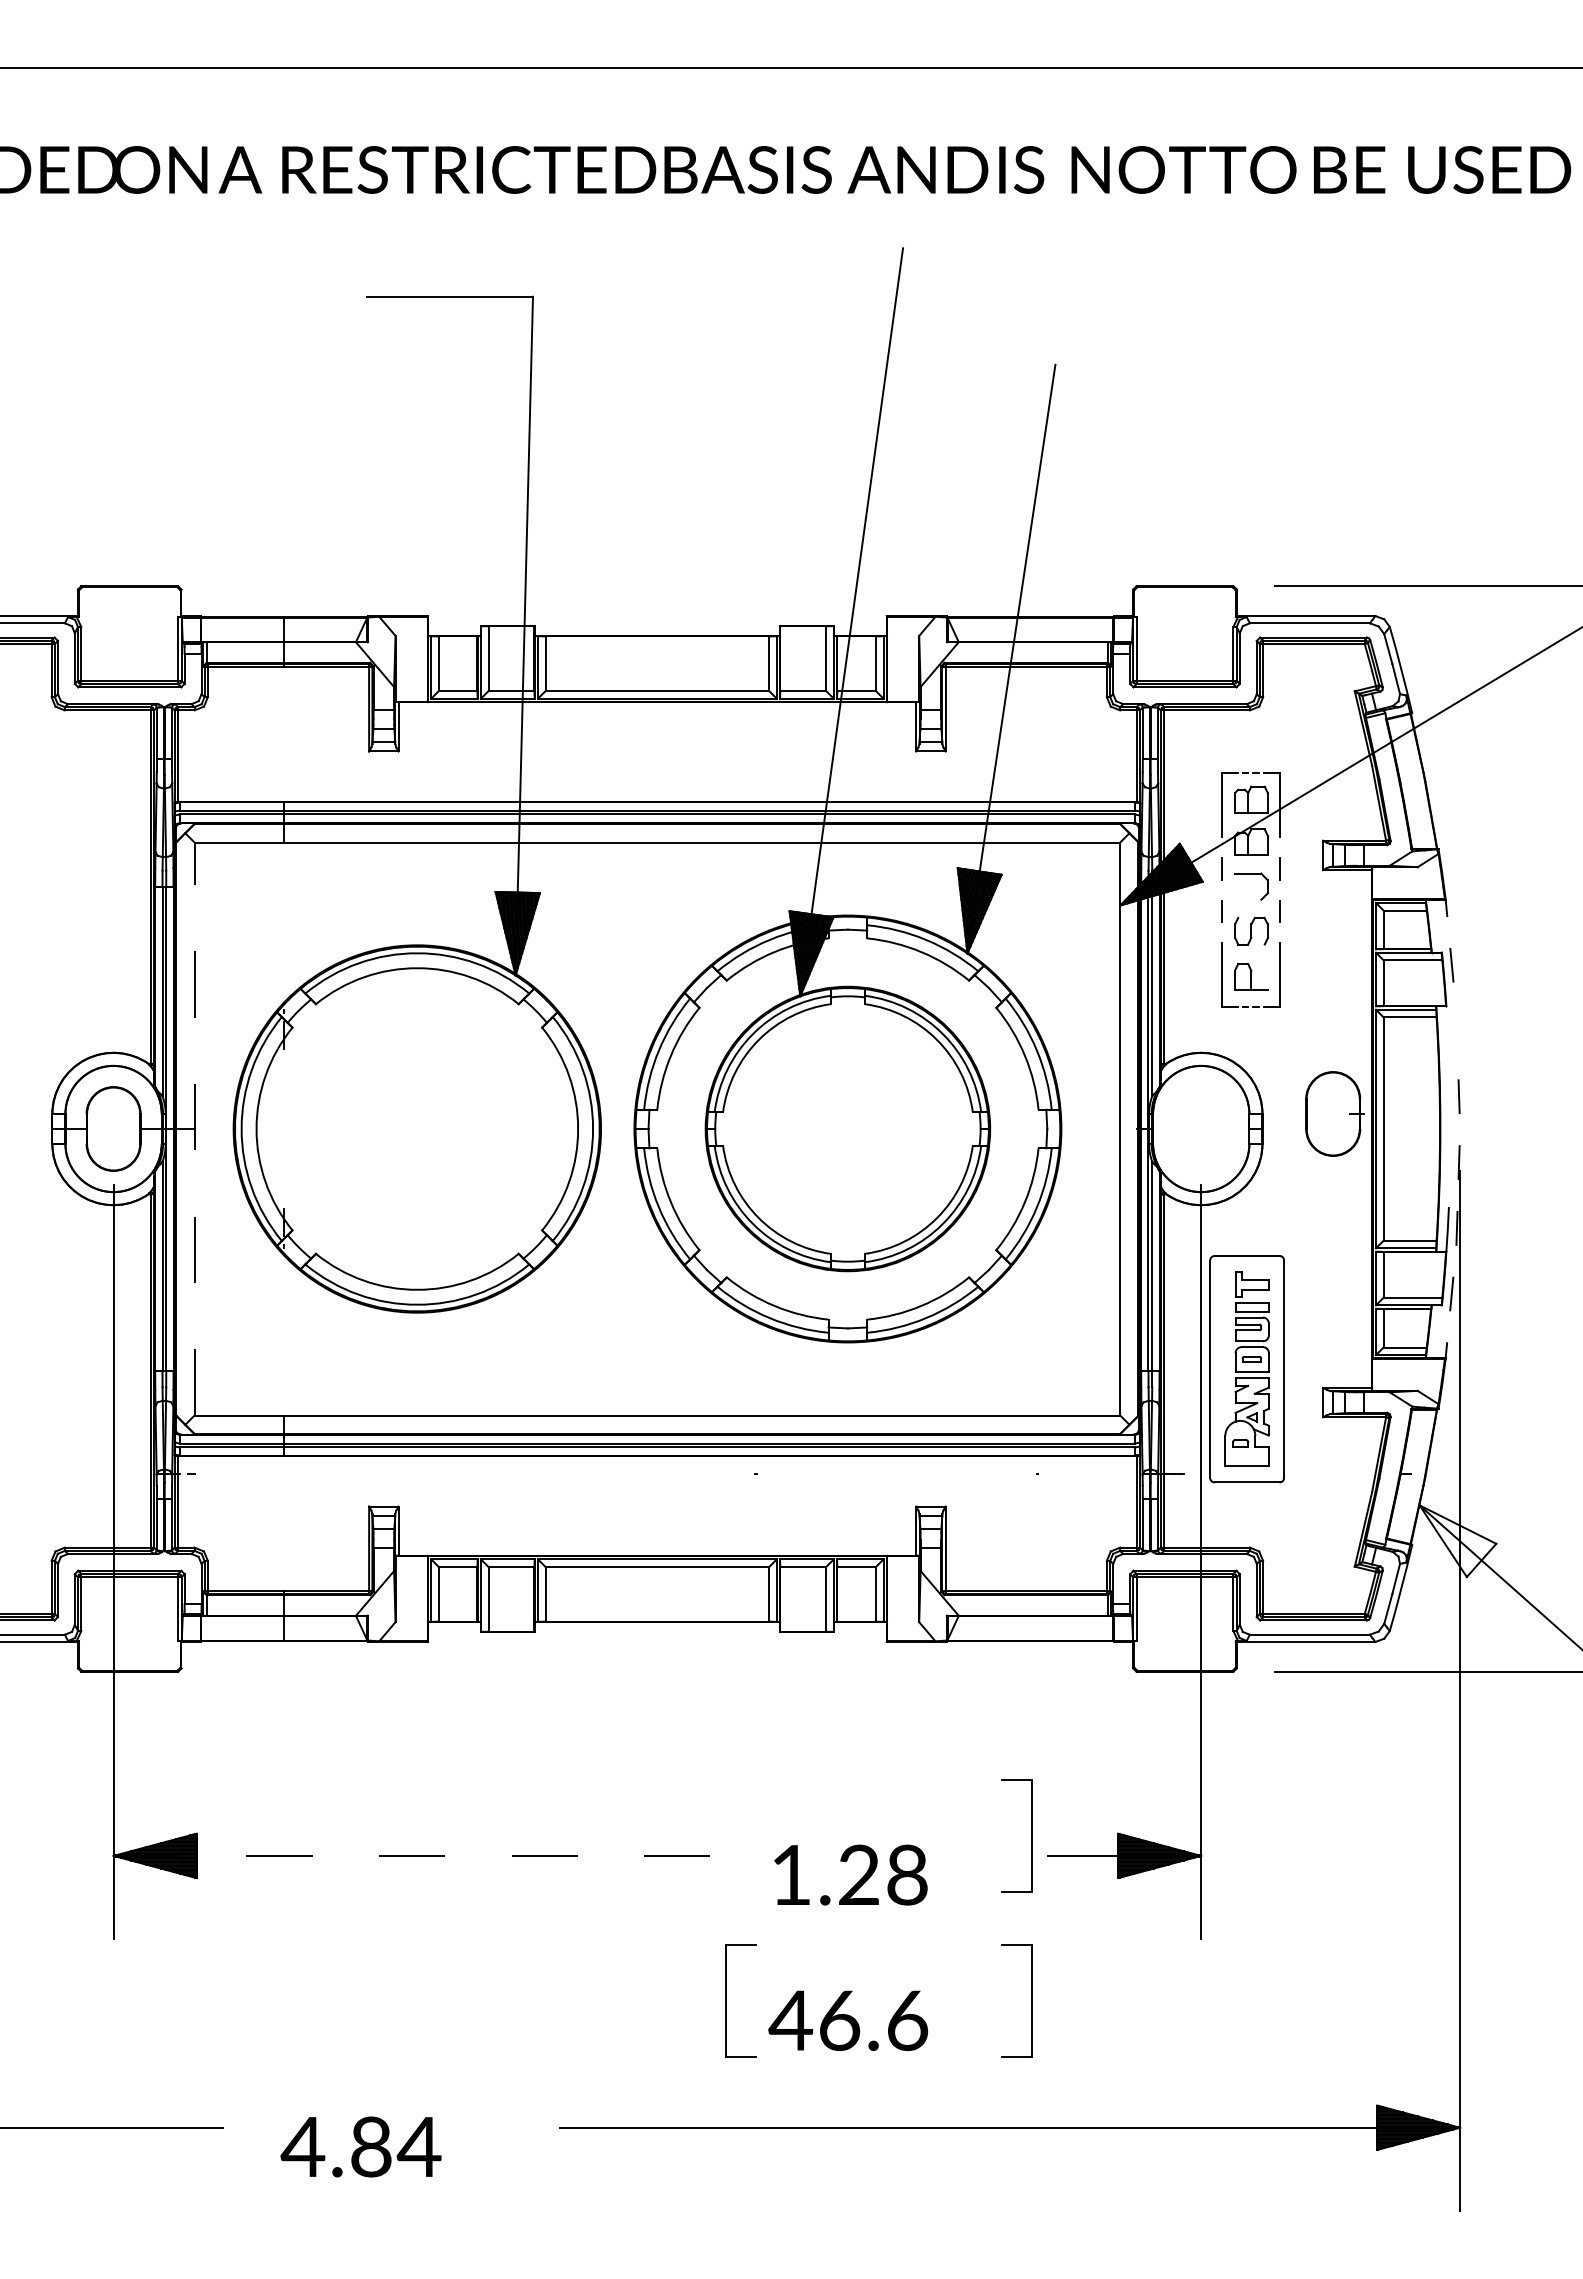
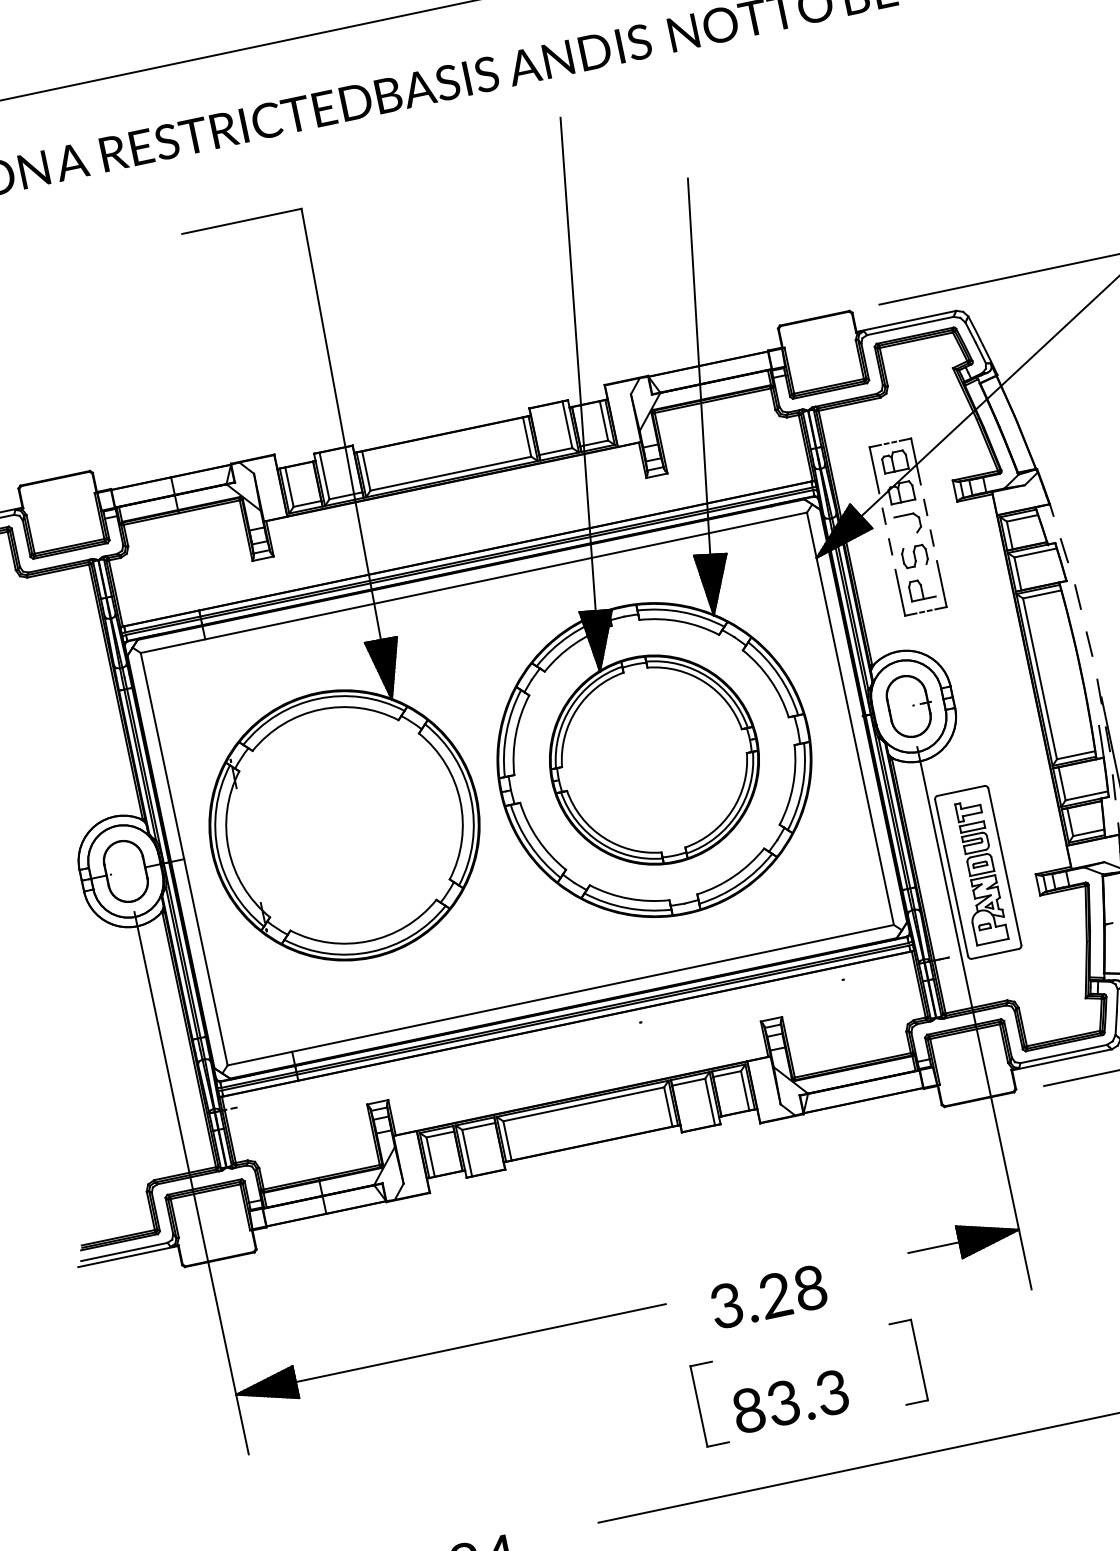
line: (1456, 1030) -> (1077, 596), added
part: (1334, 1113) -> (909, 705), moved
line: (194, 1128) -> (184, 858), dashed -> solid
part: (1031, 1835) -> (893, 1240), removed
line: (412, 1855) -> (451, 1349), dashed -> solid
text: (790, 1874) -> (726, 1305), 1.28 -> 3.28
text: (848, 2020) -> (790, 1401), 46.6 -> 83.3

